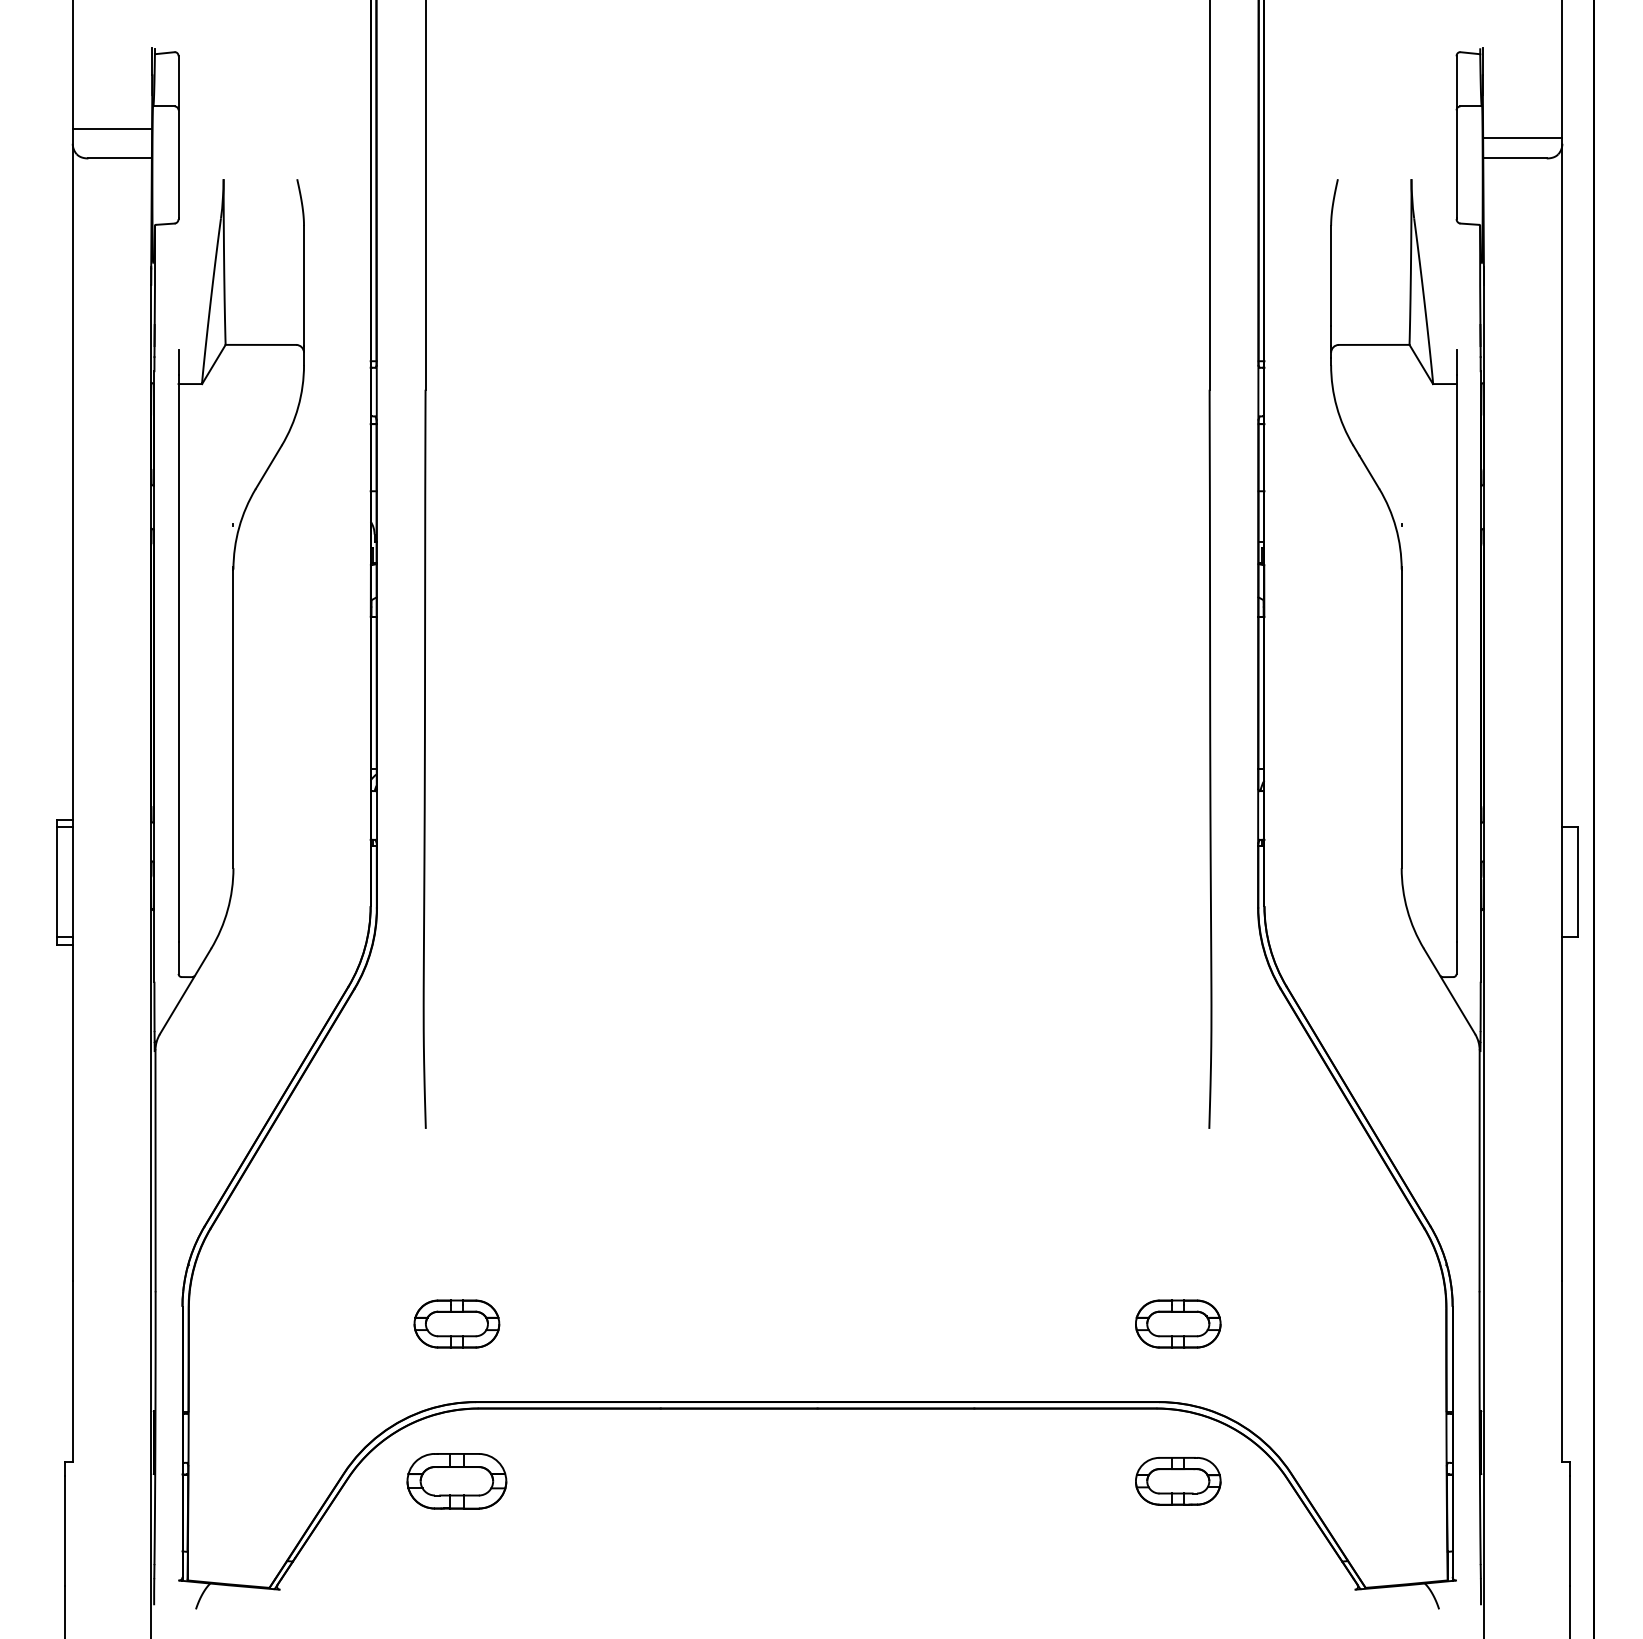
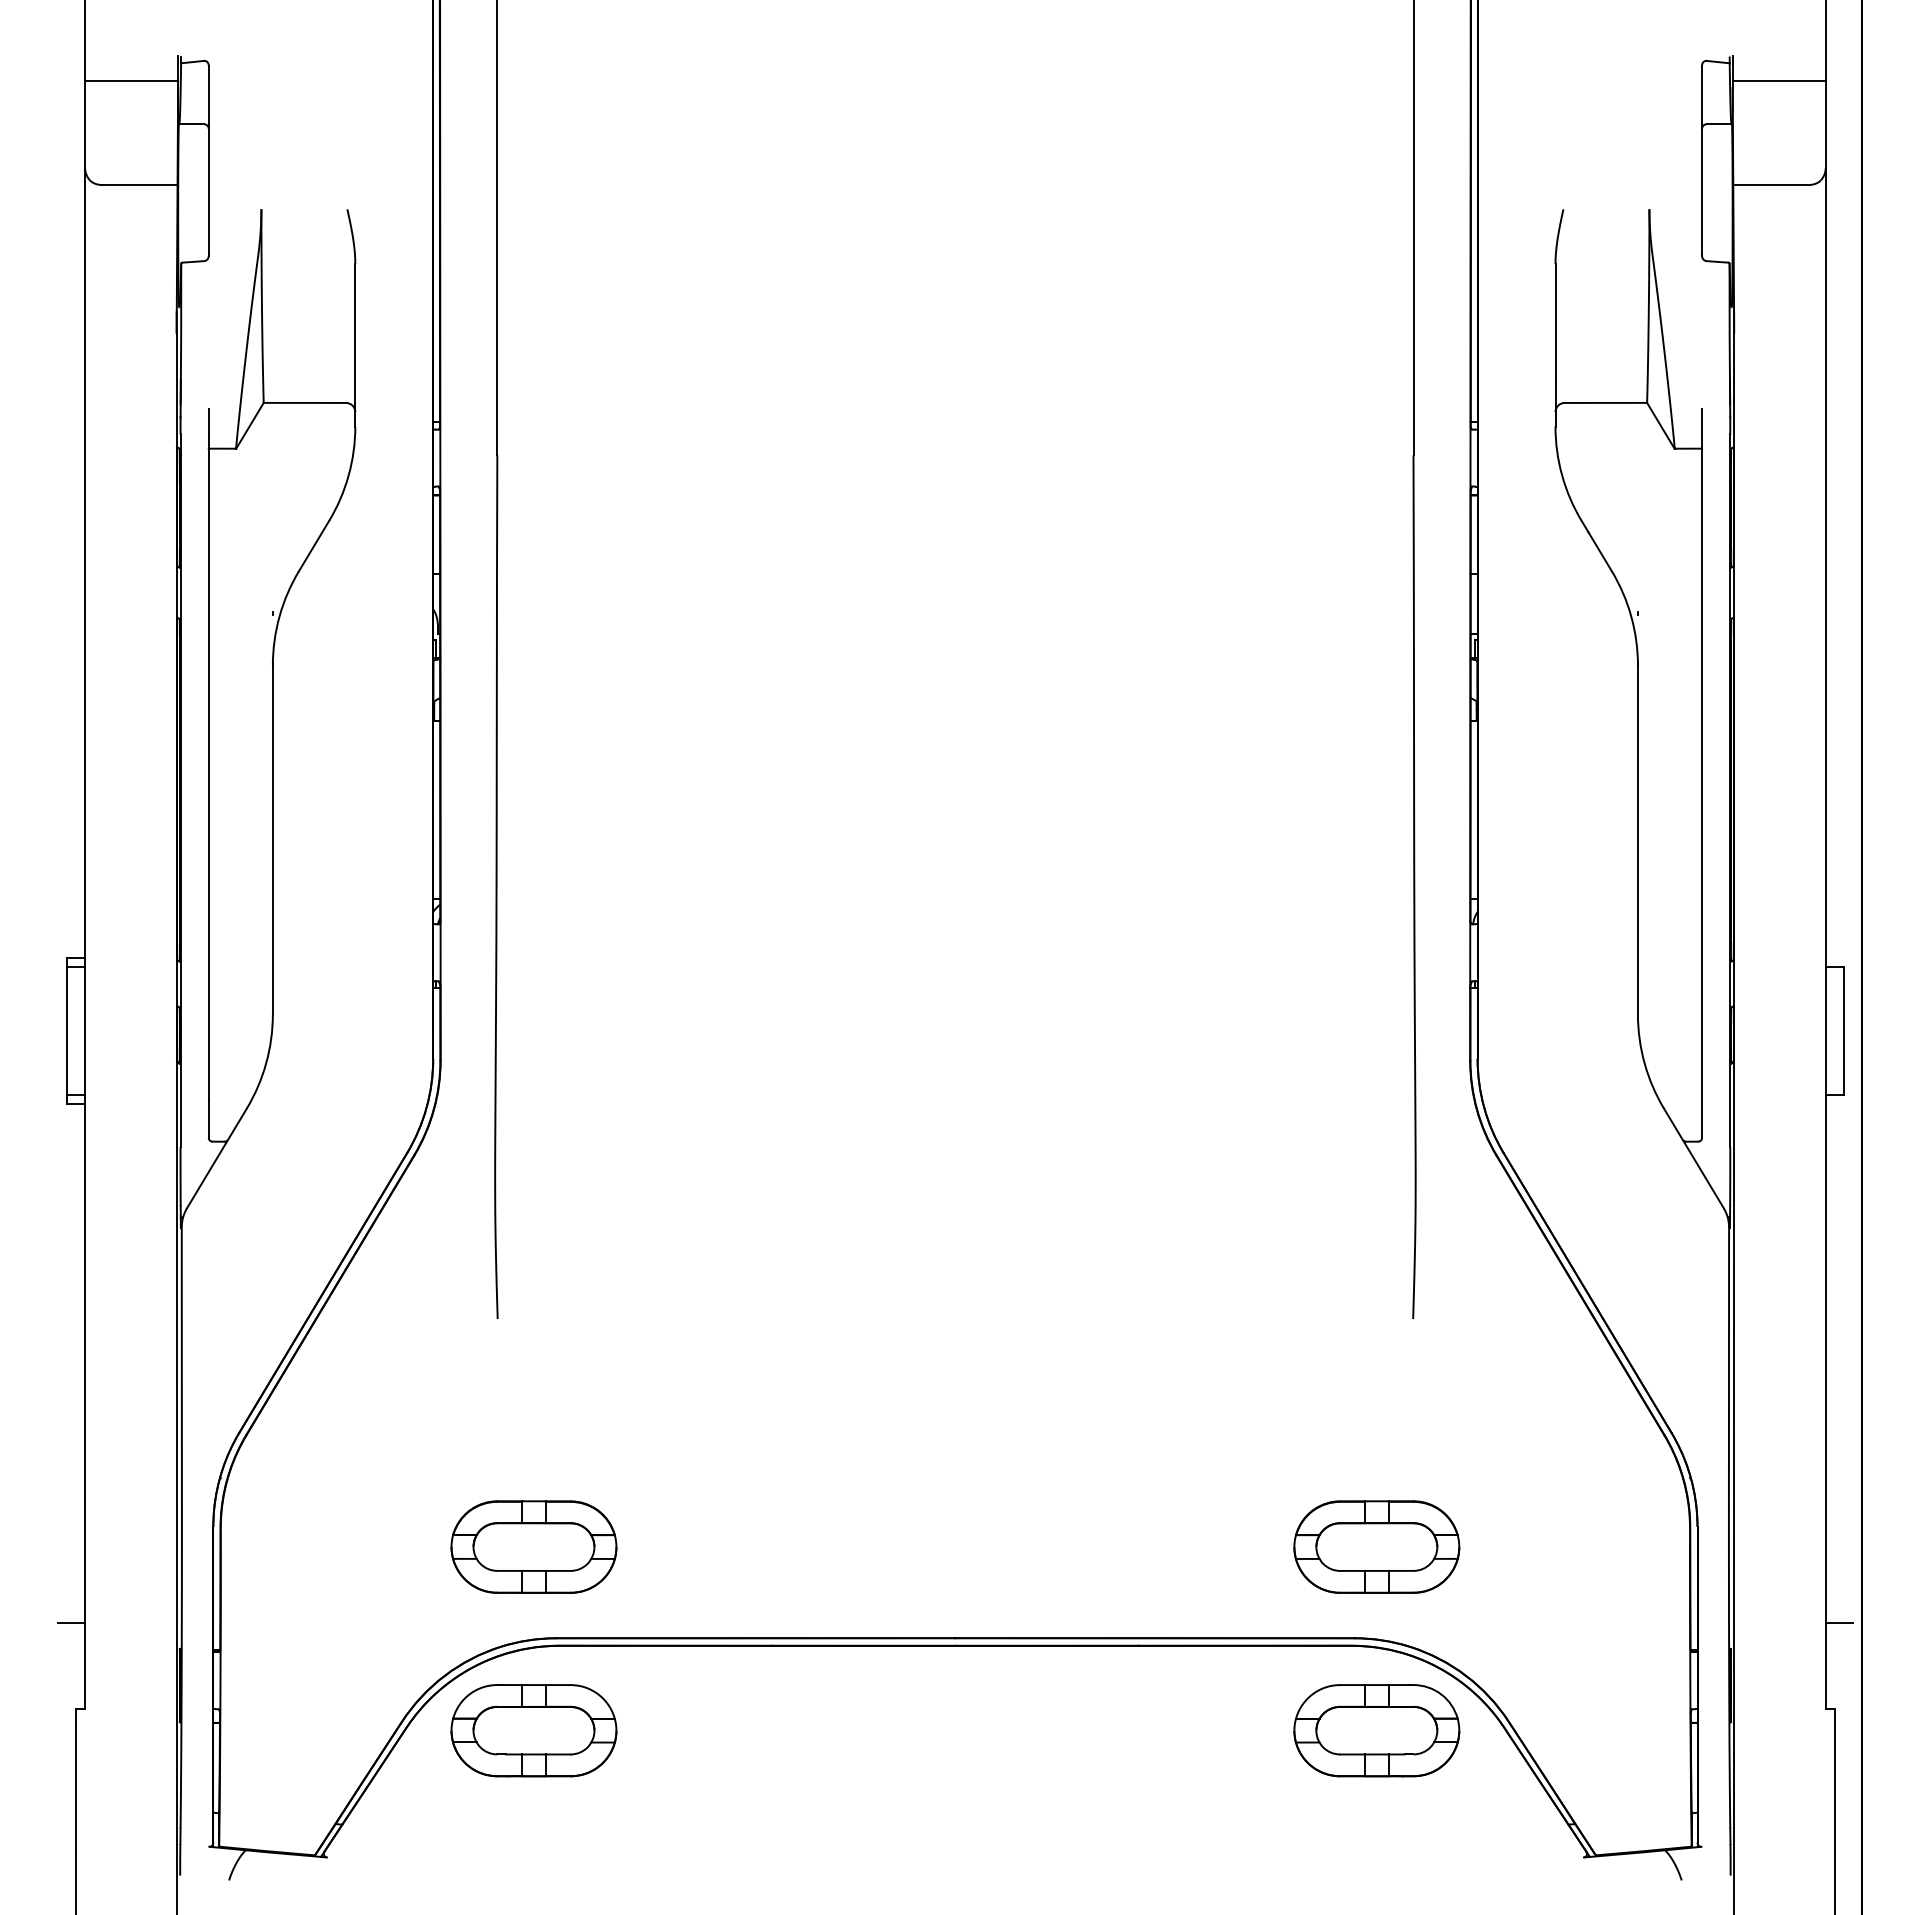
line: (112, 128) -> (131, 80), moved
line: (1521, 137) -> (1778, 80), moved
part: (456, 1323) -> (533, 1546), size x1.67
part: (1177, 1323) -> (1376, 1546), size x1.67
line: (61, 1389) -> (71, 1623), added
line: (1574, 1389) -> (1839, 1623), added
part: (456, 1481) -> (533, 1730), size x1.43
part: (1177, 1481) -> (1376, 1730), size x1.67

